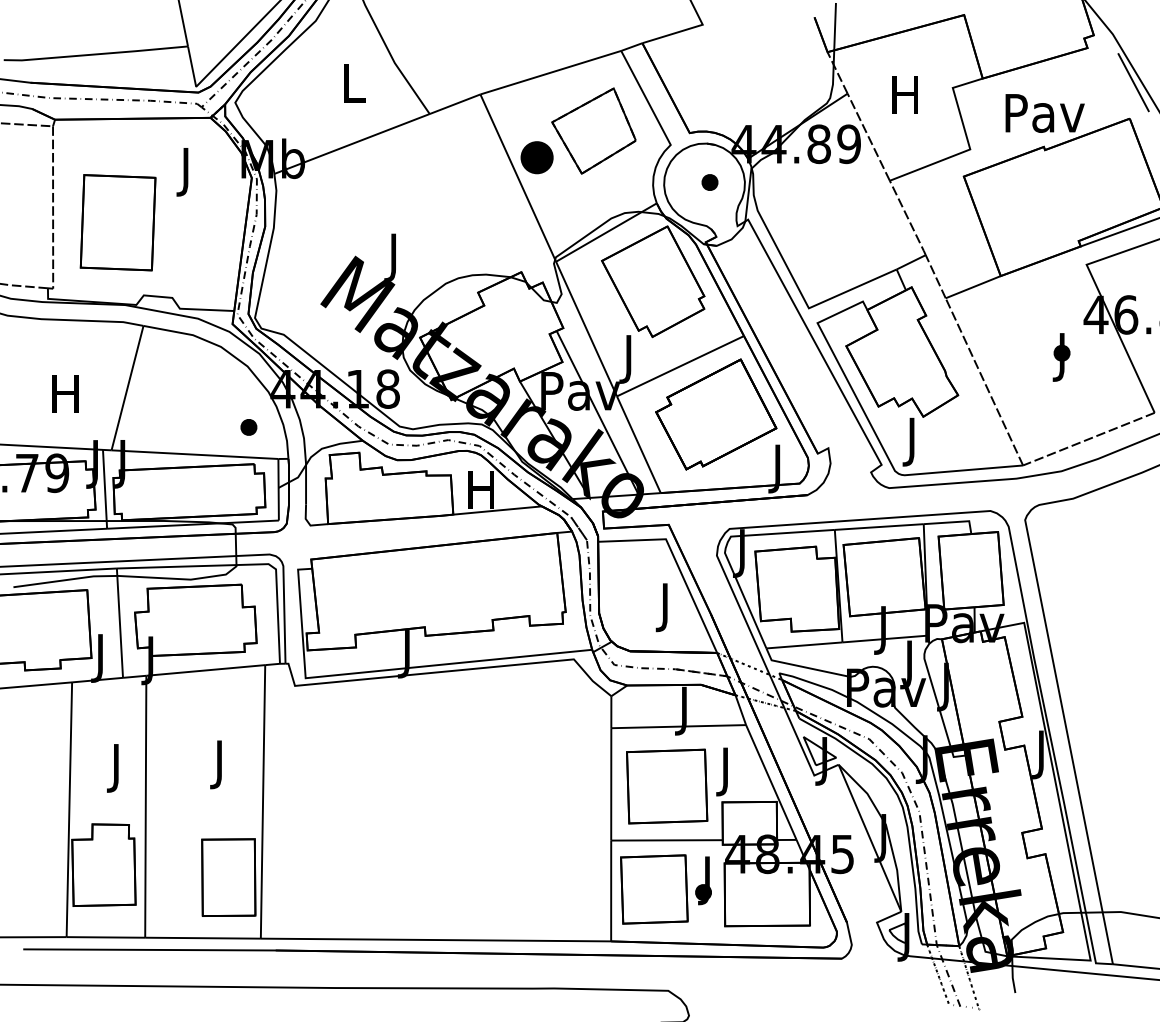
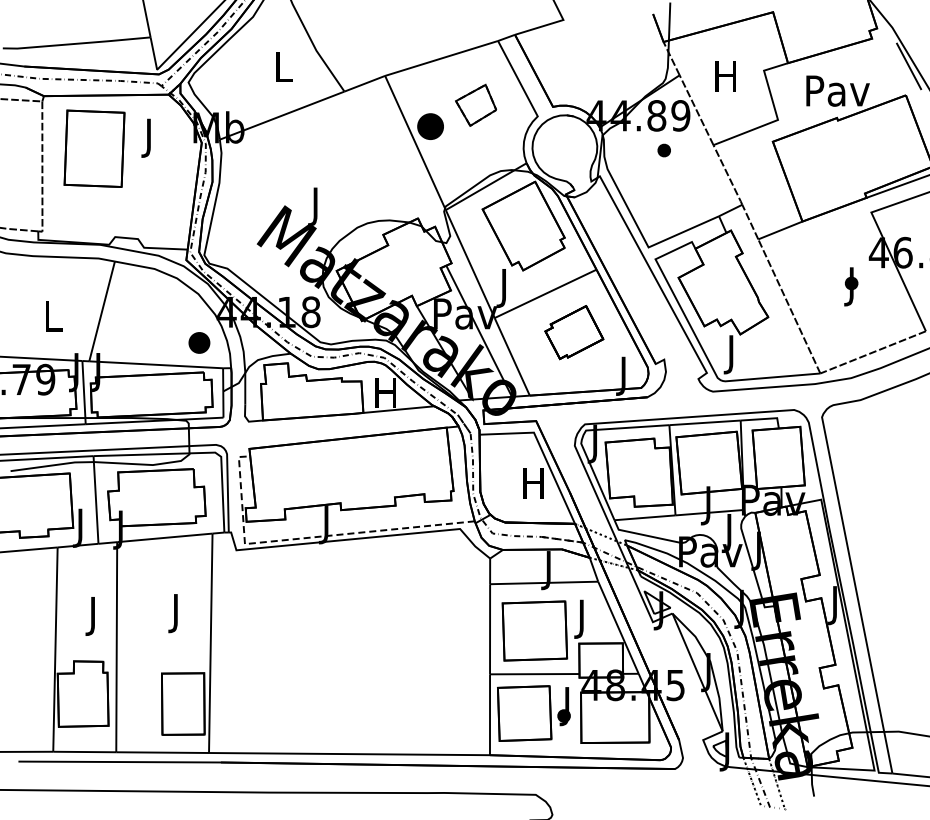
part: (593, 131) -> (475, 105), size x0.6
part: (709, 182) -> (663, 150), moved
part: (118, 222) -> (94, 148), moved
text: (65, 394) -> (52, 316), H -> L
part: (716, 414) -> (574, 332), size x0.6
part: (248, 426) -> (199, 342), size x1.6
text: (665, 607) -> (533, 487), J -> H
line: (384, 669) -> (308, 537), solid -> dashed

